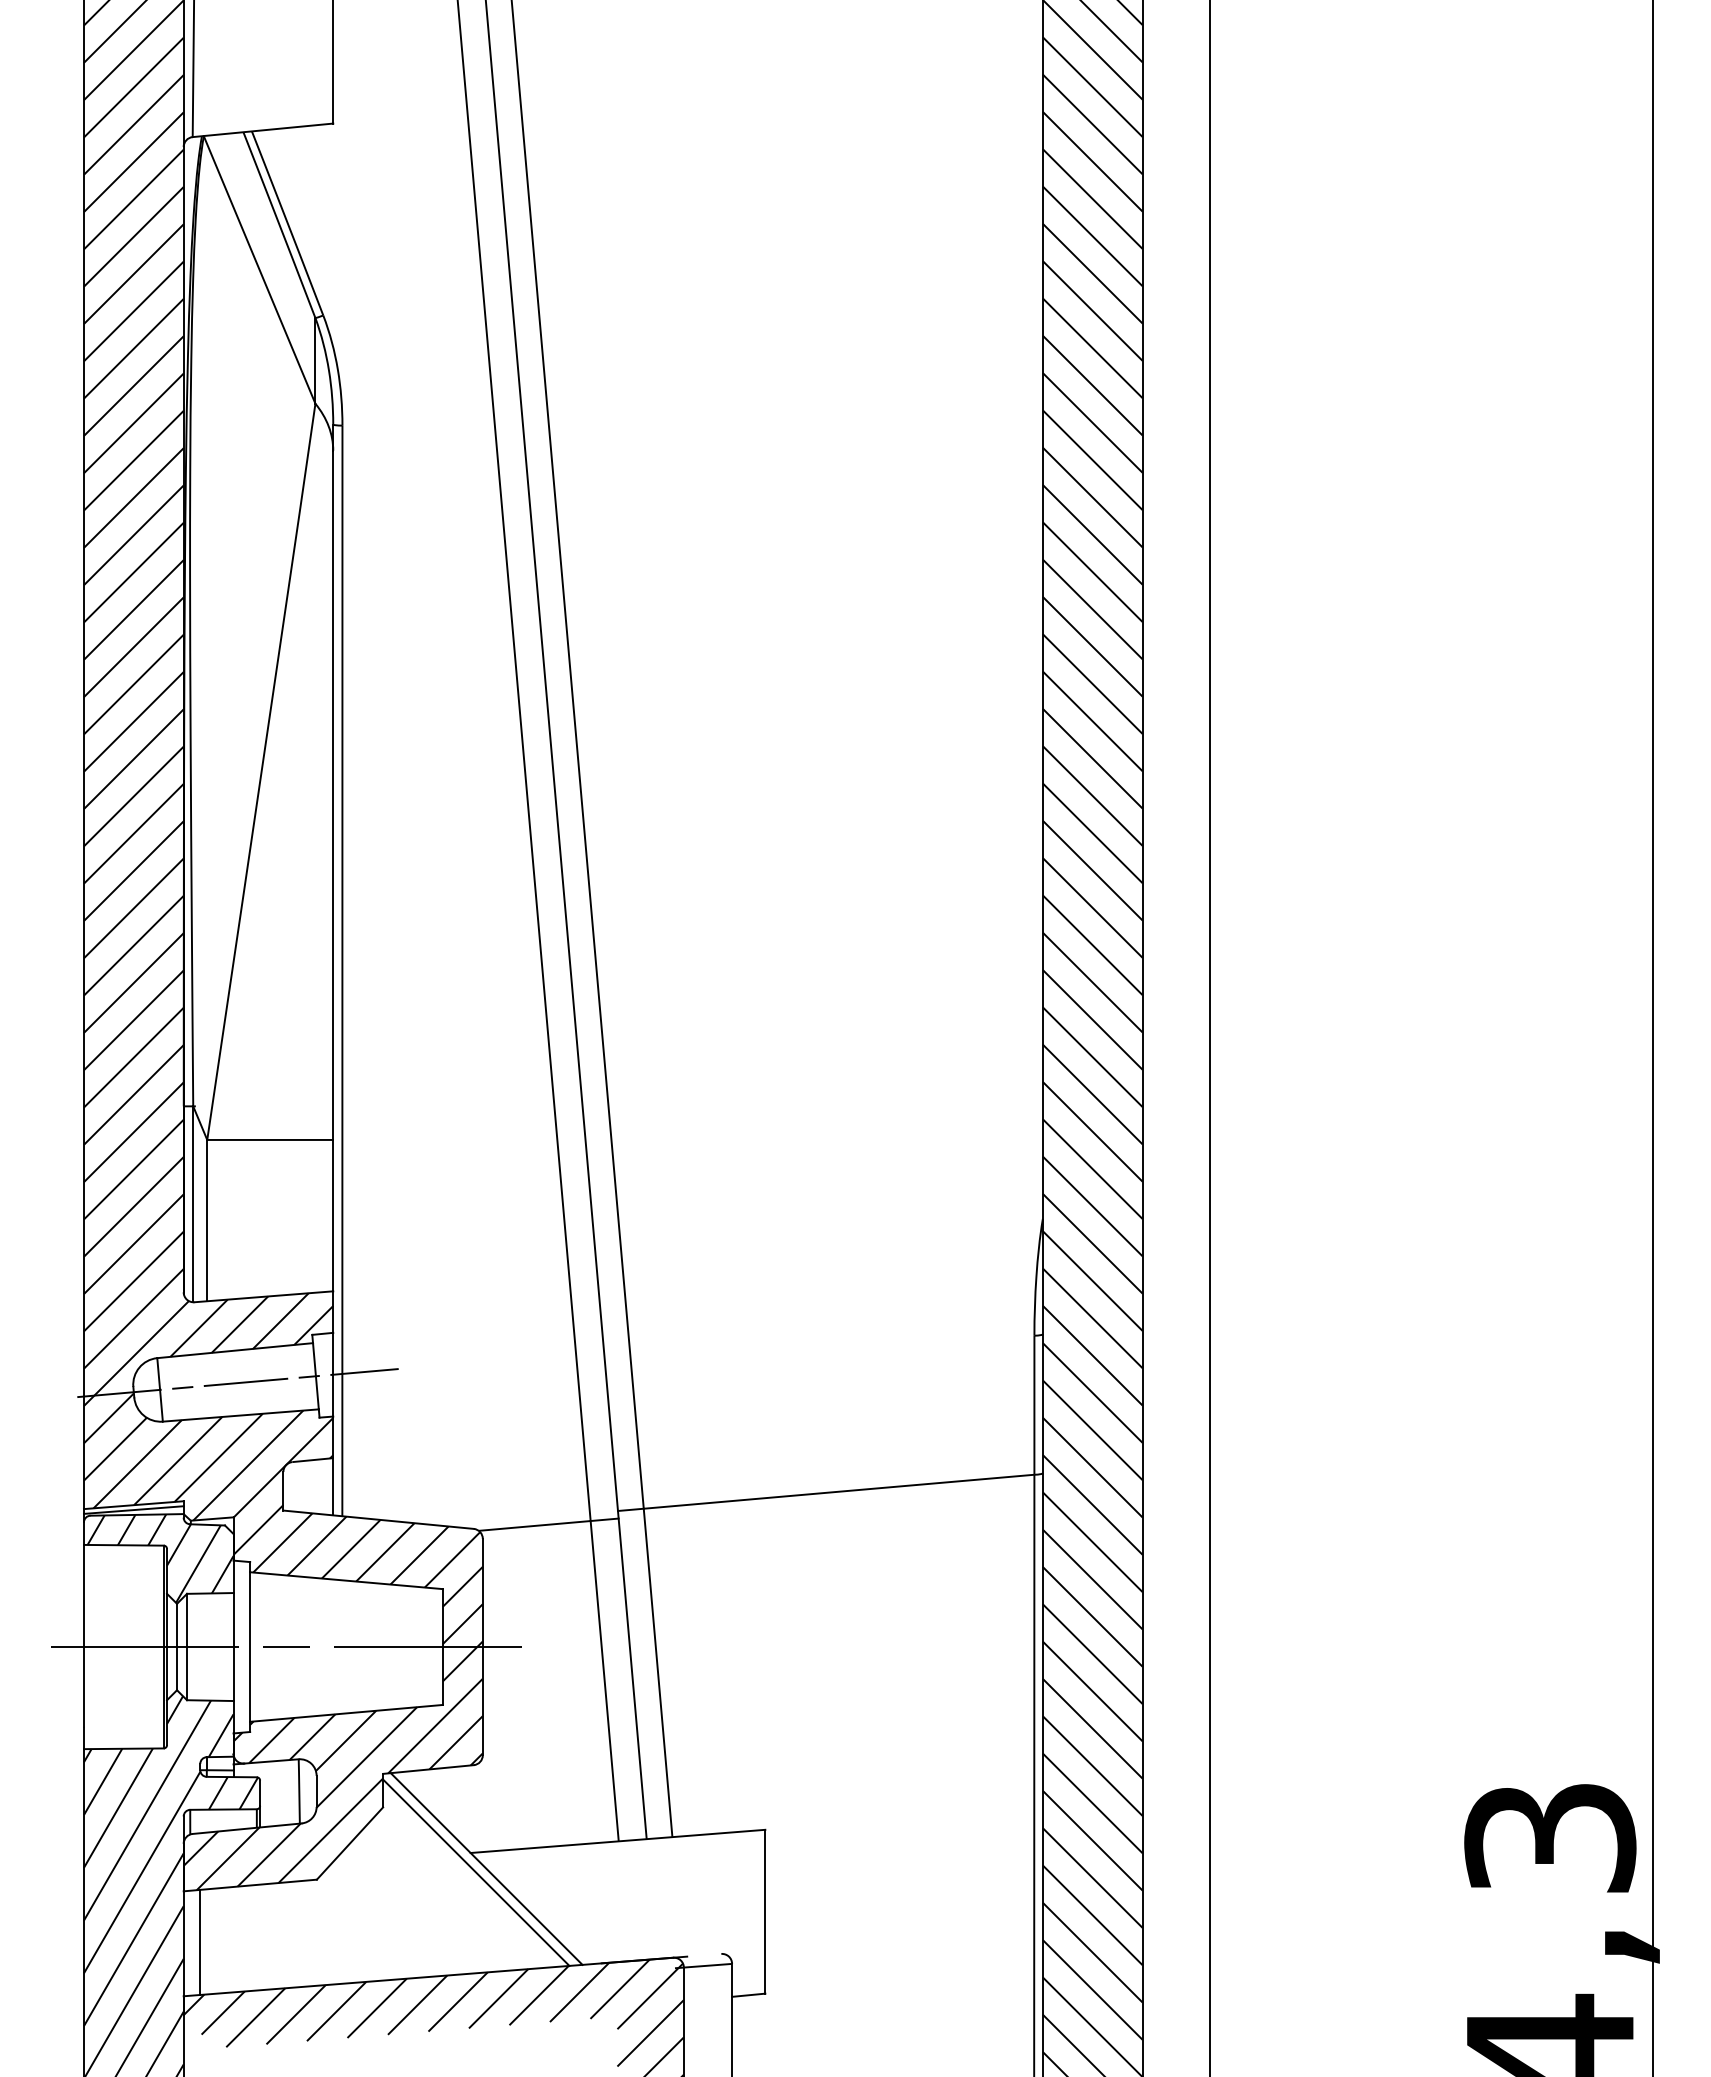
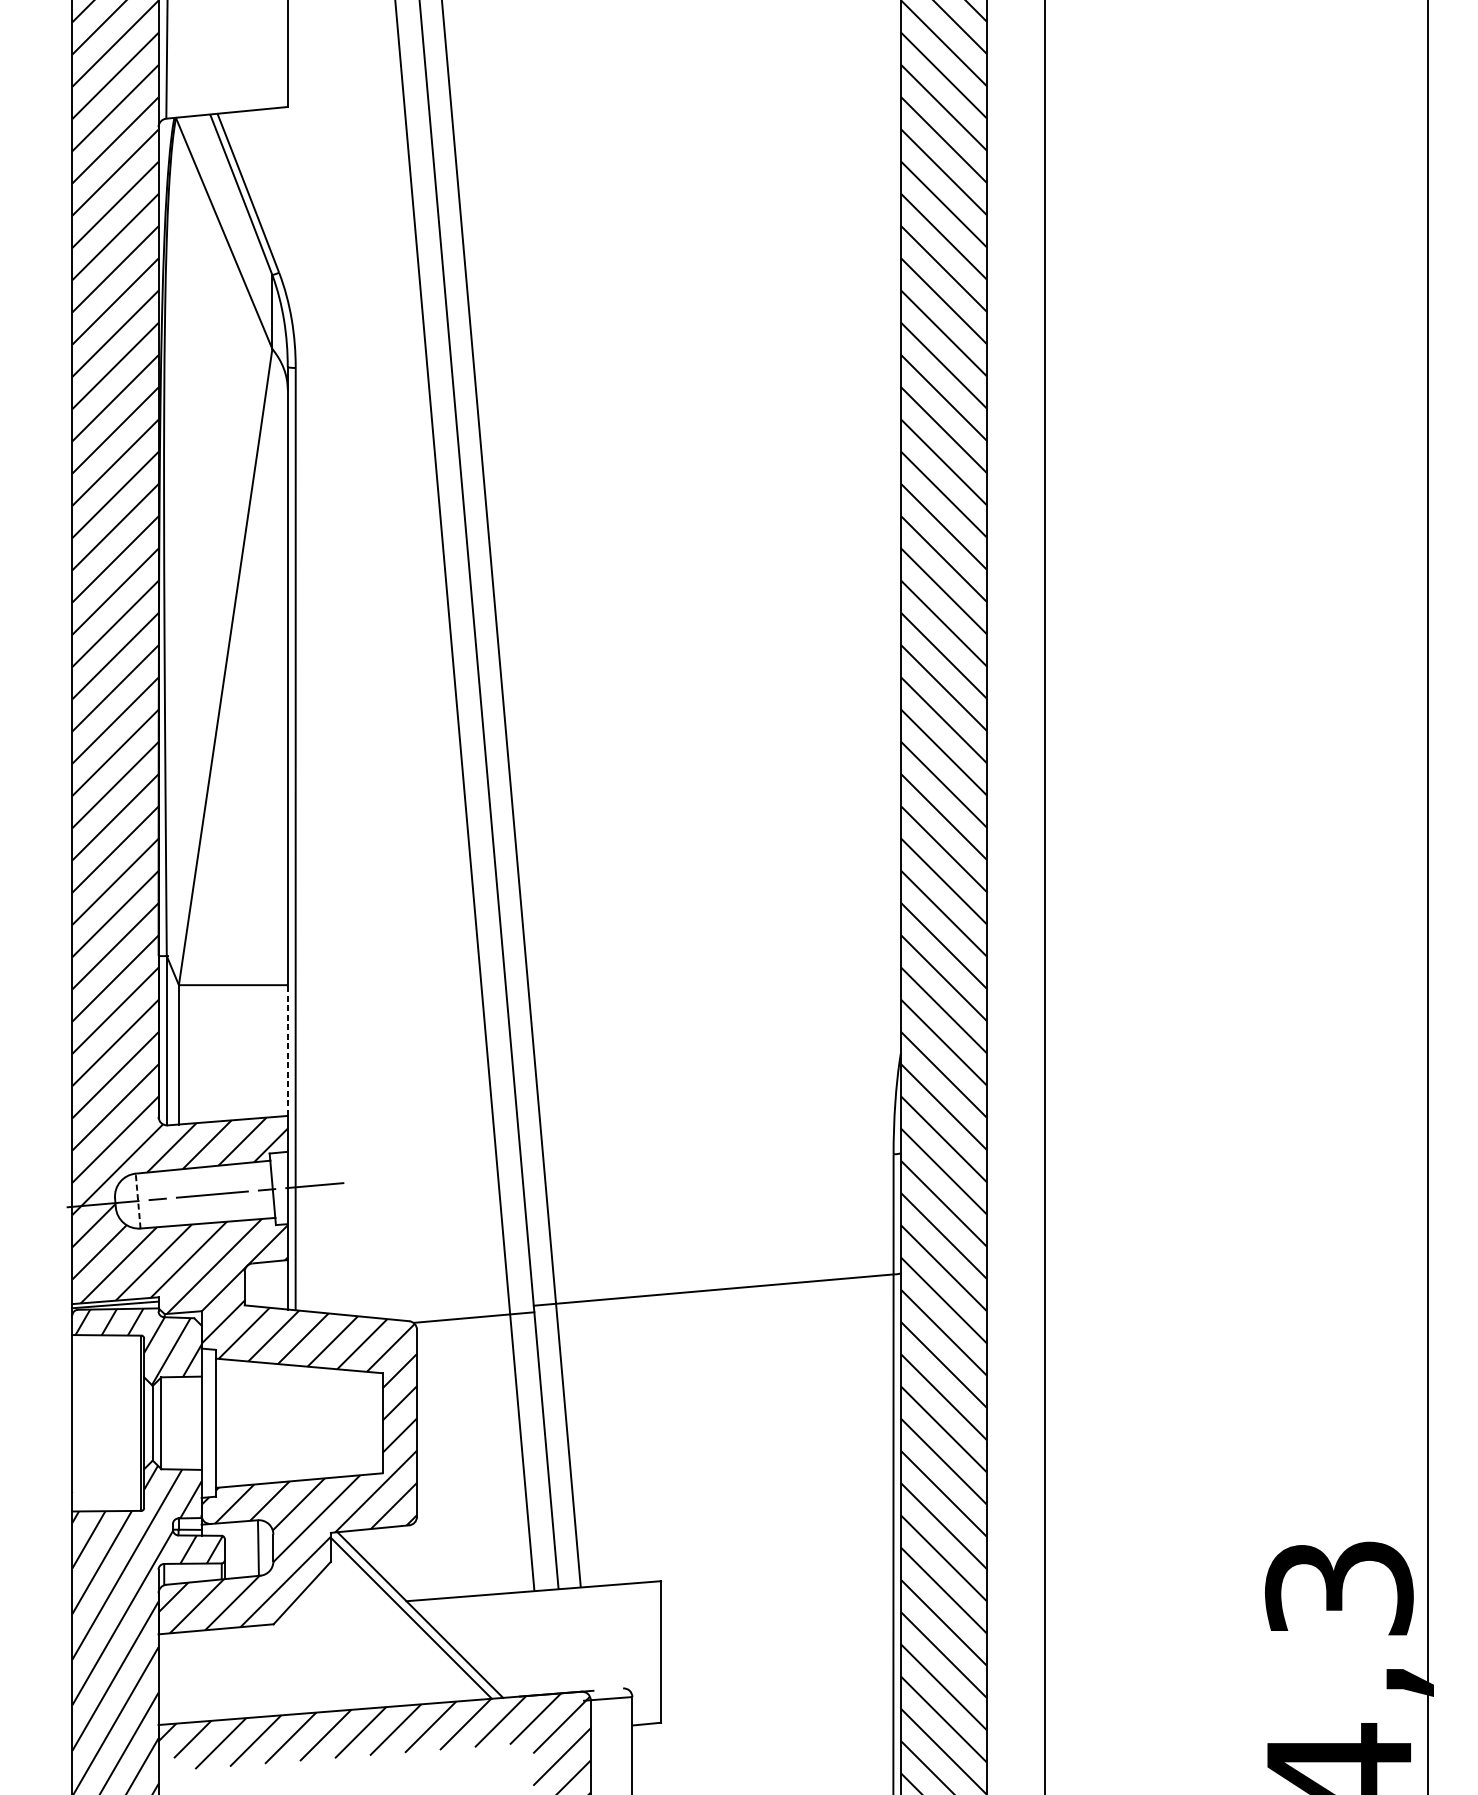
line: (333, 1215) -> (287, 1050), solid -> dashed
line: (160, 1389) -> (138, 1200), solid -> dashed
line: (288, 1647) -> (249, 1423), removed
line: (200, 1941) -> (173, 1677), removed

